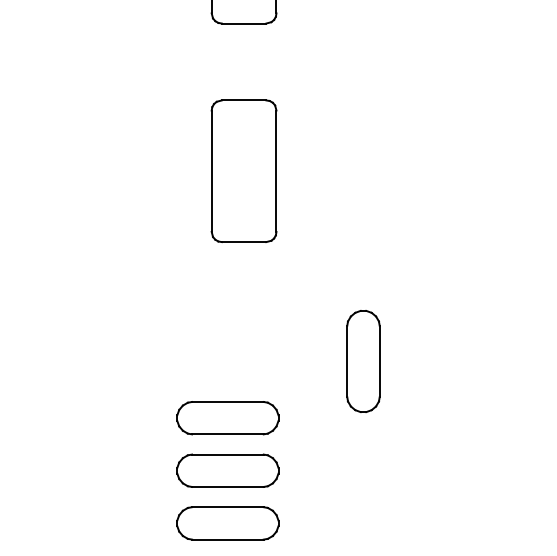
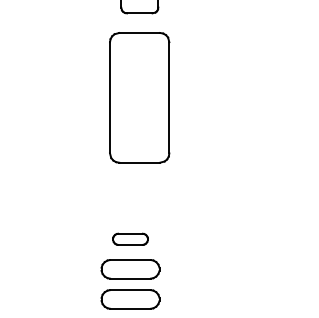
part: (243, 170) -> (139, 97), size x1.6
part: (362, 360) -> (207, 206), removed
part: (227, 418) -> (130, 239), size x0.6

